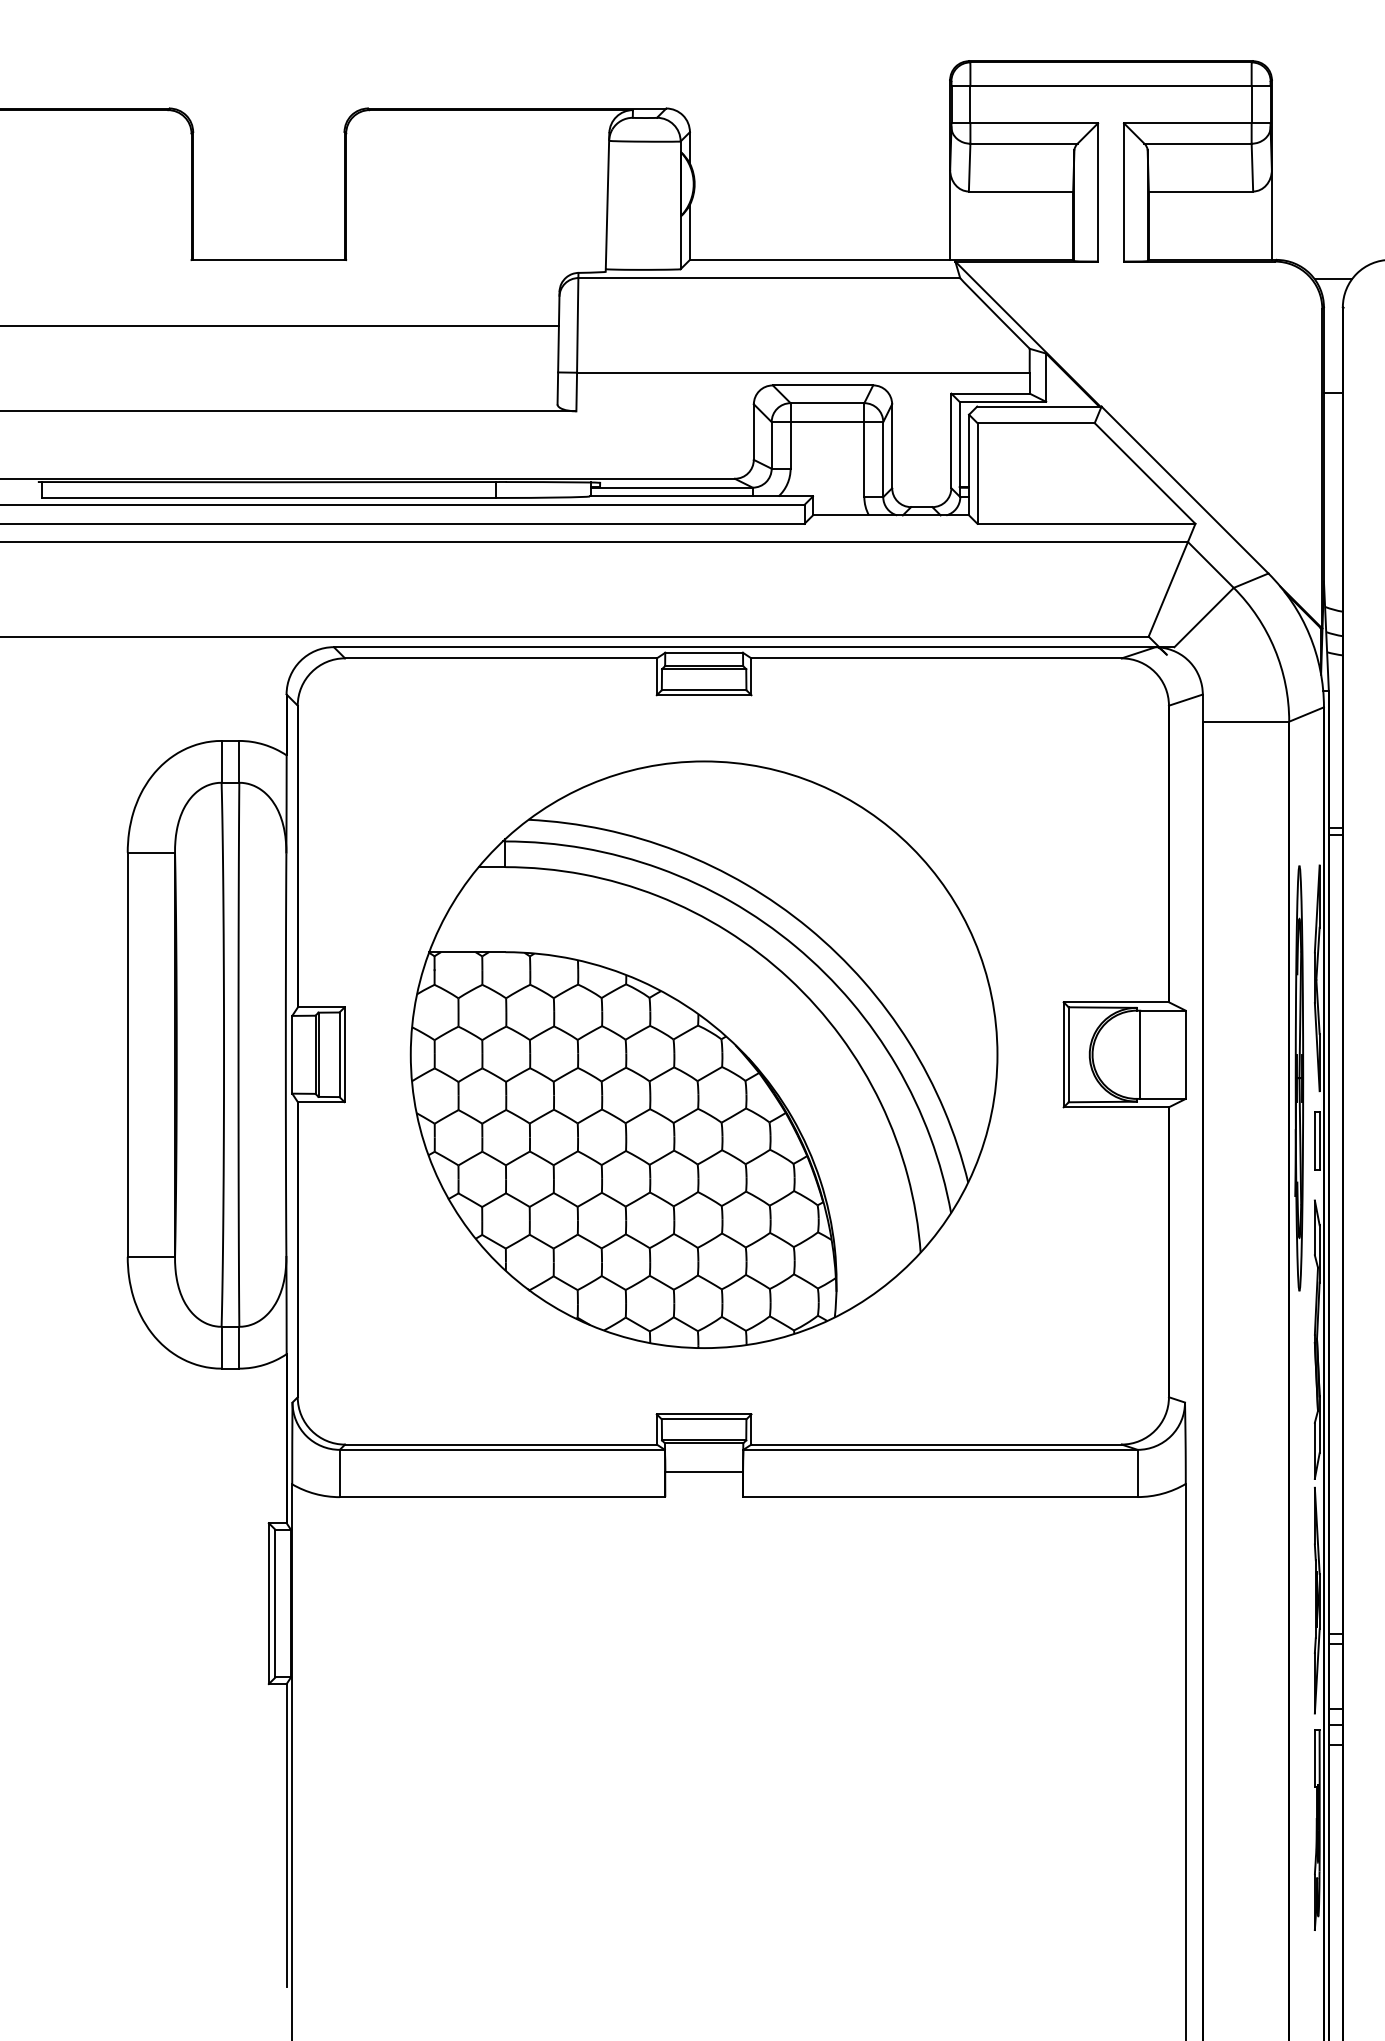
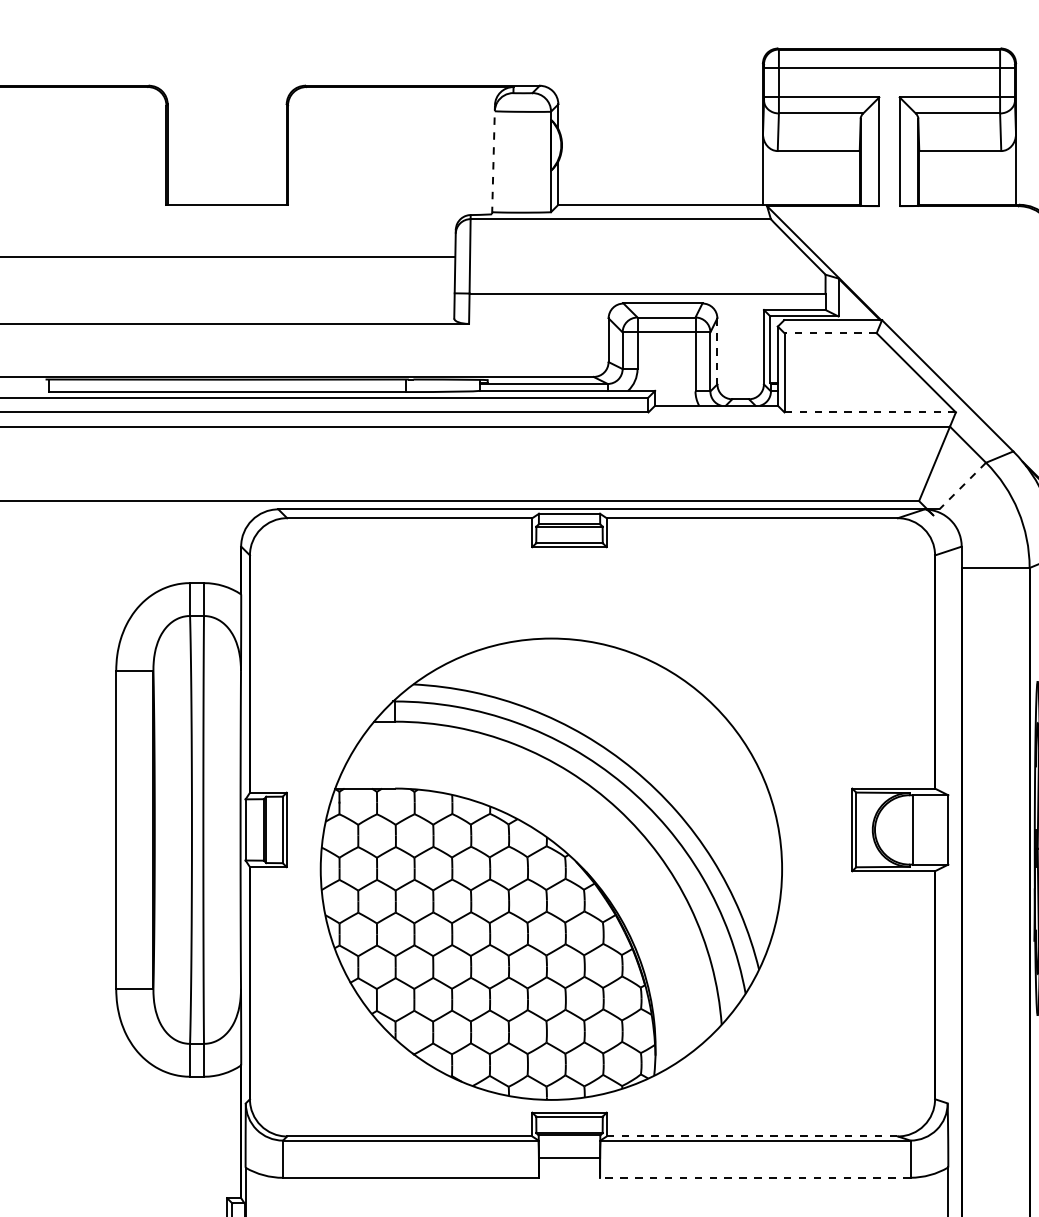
line: (607, 201) -> (493, 158), solid -> dashed
line: (1036, 423) -> (830, 333), solid -> dashed
line: (892, 446) -> (717, 351), solid -> dashed
line: (1086, 523) -> (870, 412), solid -> dashed
line: (1204, 617) -> (963, 486), solid -> dashed
part: (703, 1054) -> (550, 869), moved
line: (937, 1444) -> (753, 1136), solid -> dashed
line: (939, 1497) -> (754, 1178), solid -> dashed

